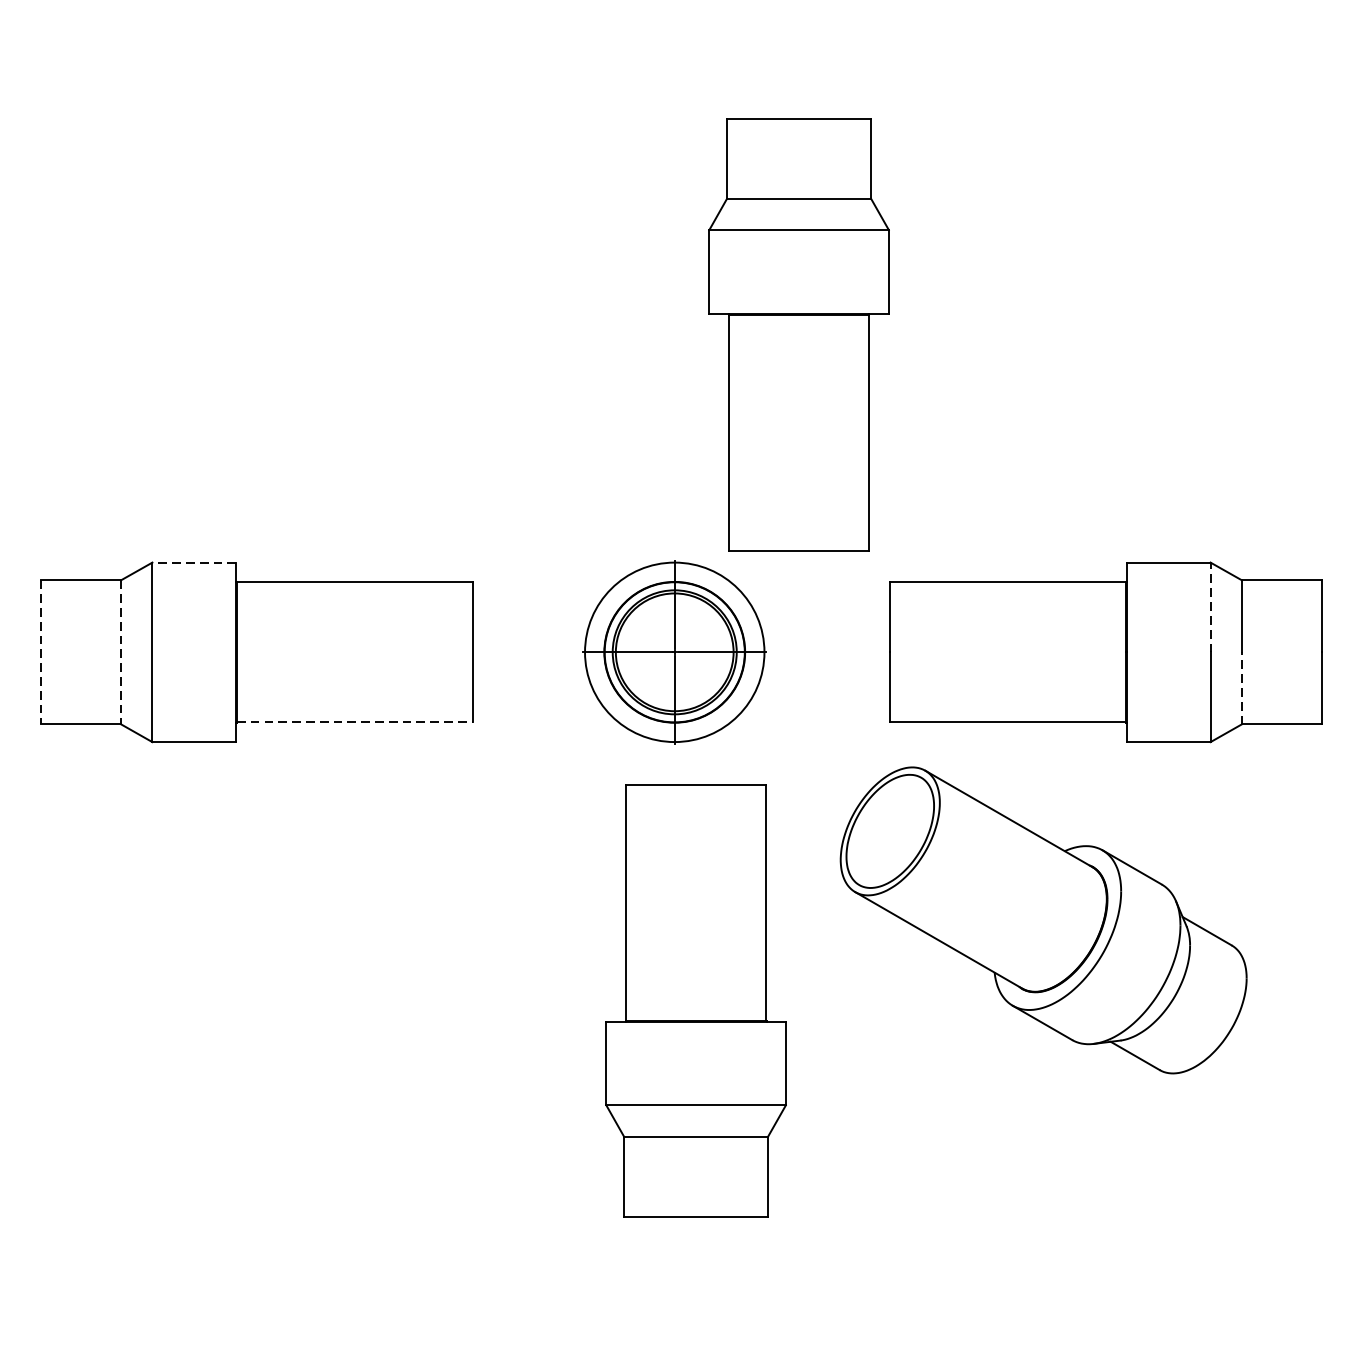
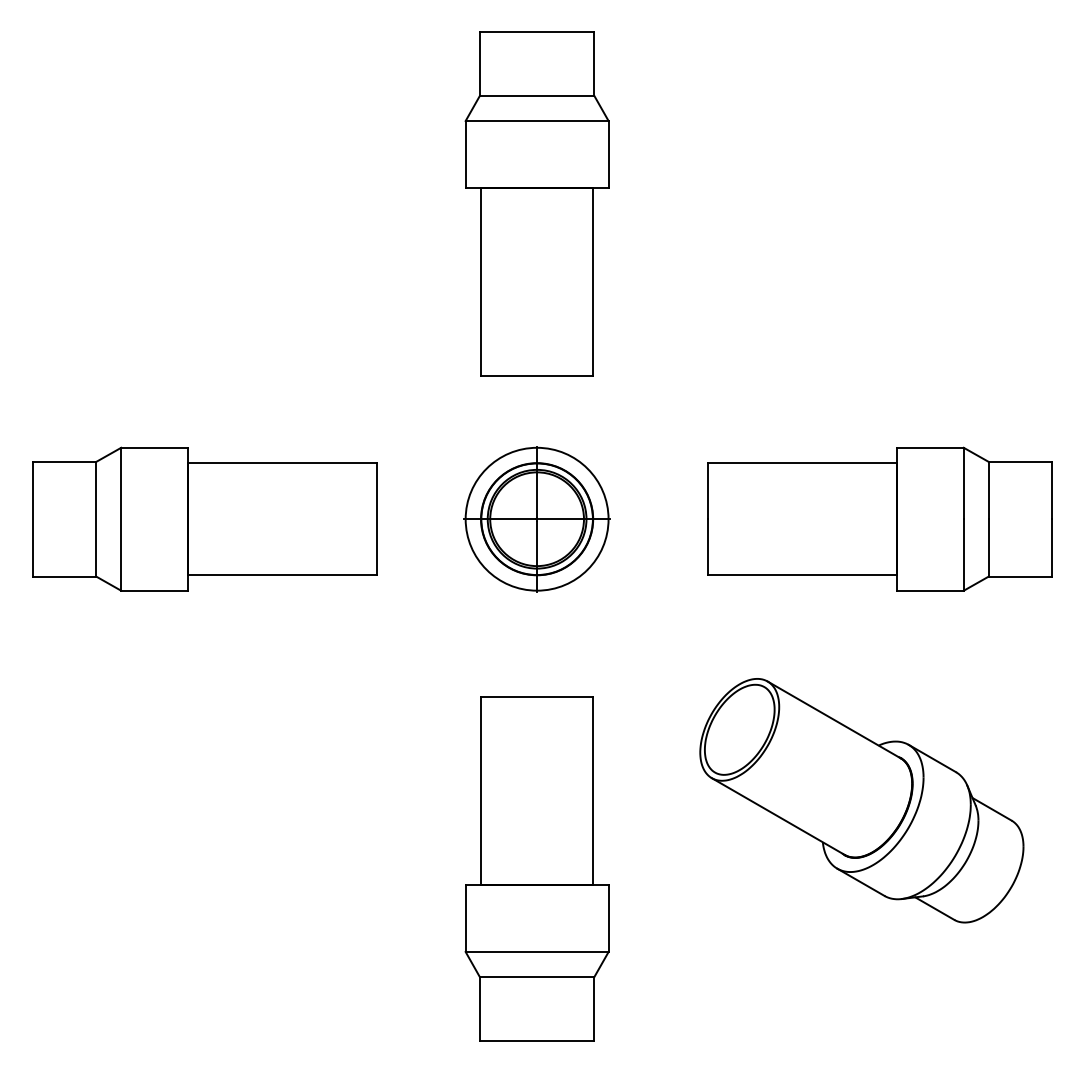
part: (798, 333) -> (536, 203), moved
line: (194, 562) -> (154, 447), dashed -> solid
line: (1210, 607) -> (963, 483), dashed -> solid
line: (40, 652) -> (32, 519), dashed -> solid
line: (121, 652) -> (96, 519), dashed -> solid
line: (1241, 687) -> (988, 547), dashed -> solid
line: (354, 722) -> (282, 575), dashed -> solid
part: (1043, 920) -> (861, 800), moved
part: (695, 1000) -> (536, 868), moved

